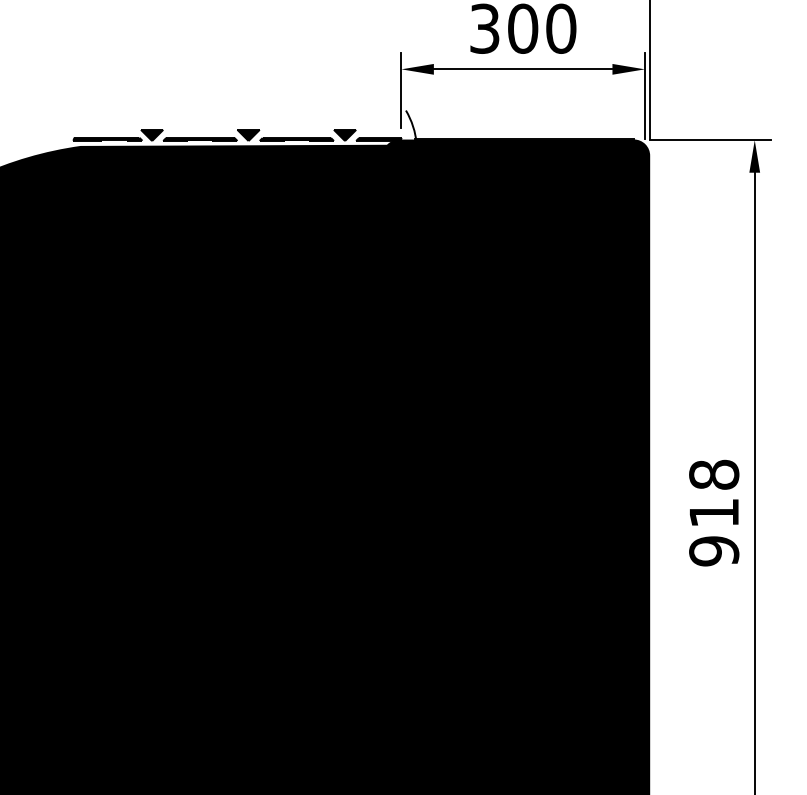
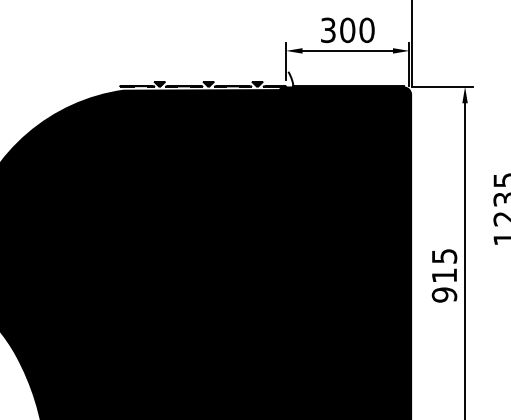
text: (714, 473) -> (444, 255), 918 -> 915

